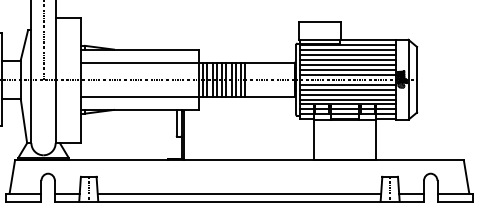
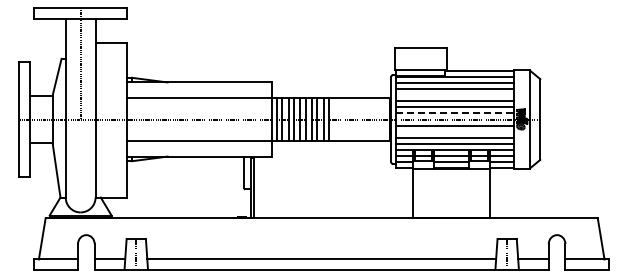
line: (347, 60) -> (454, 95), removed
line: (348, 74) -> (455, 113), solid -> dashed
line: (347, 89) -> (454, 131), removed

